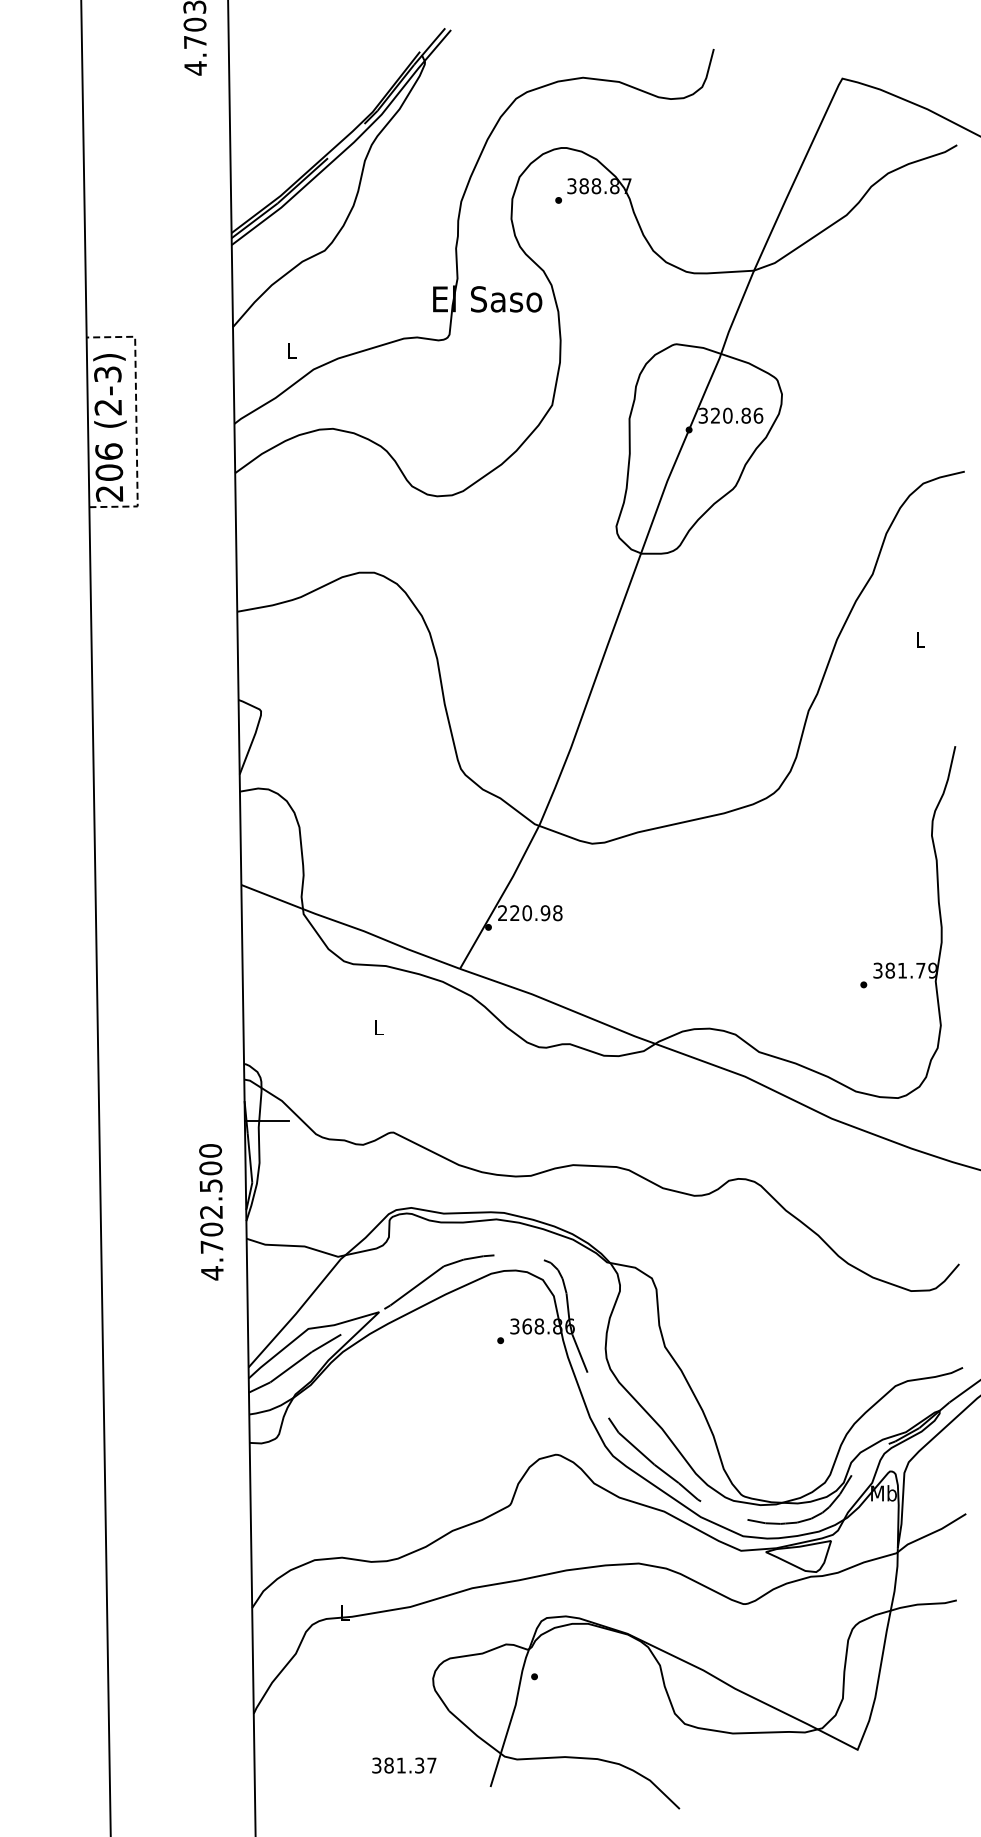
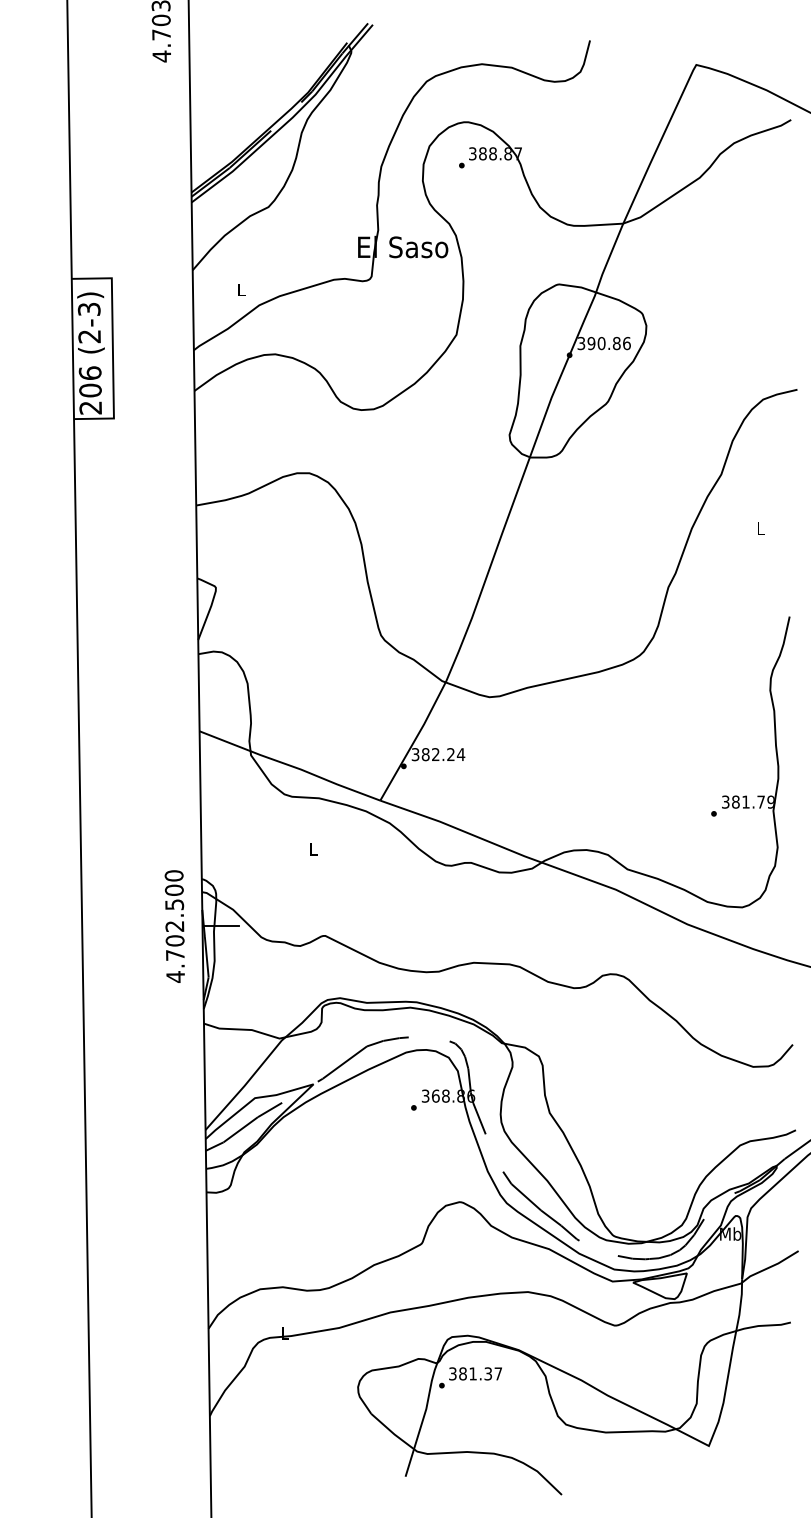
text: (715, 415) -> (591, 343), 320.86 -> 390.86
line: (136, 421) -> (112, 348), dashed -> solid
text: (530, 913) -> (438, 754), 220.98 -> 382.24
text: (211, 1212) -> (174, 926), moved
text: (404, 1765) -> (475, 1373), moved

